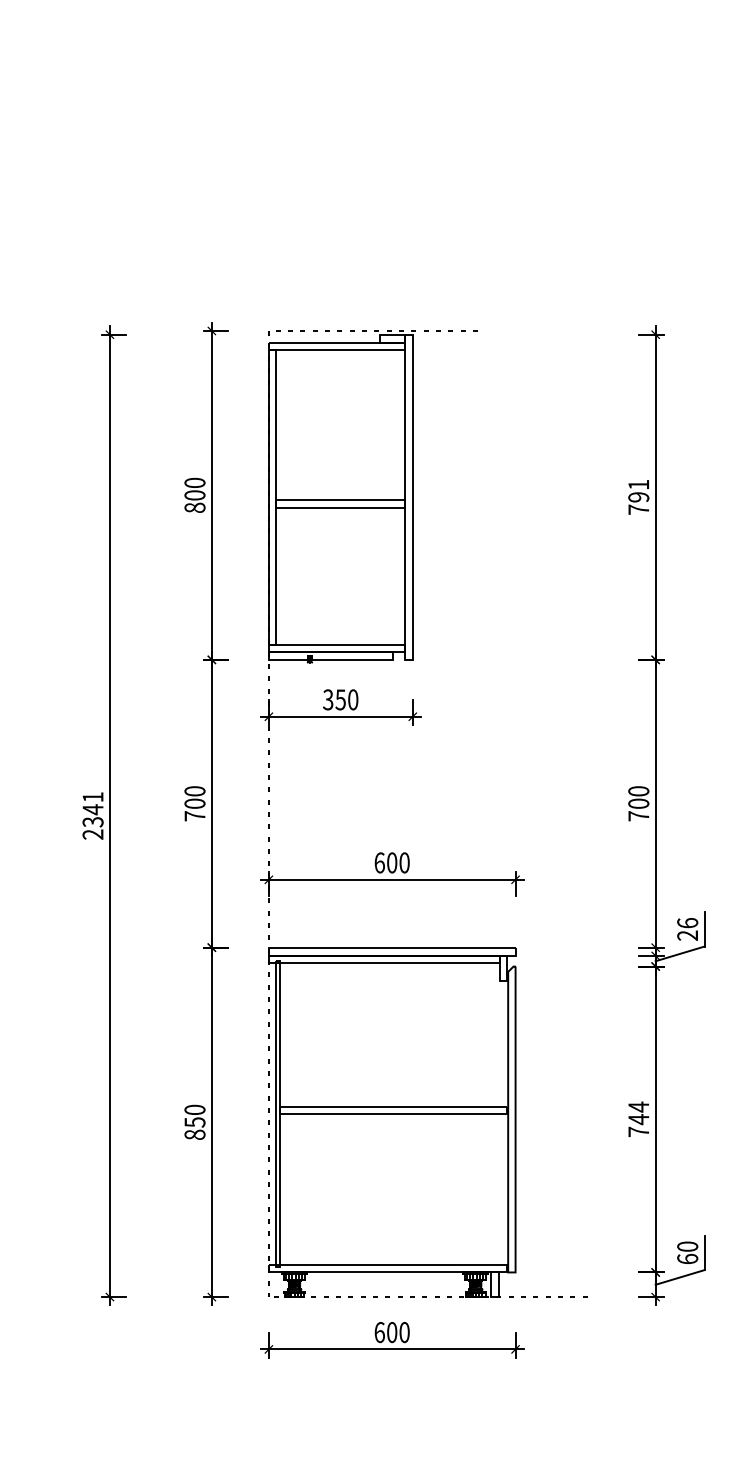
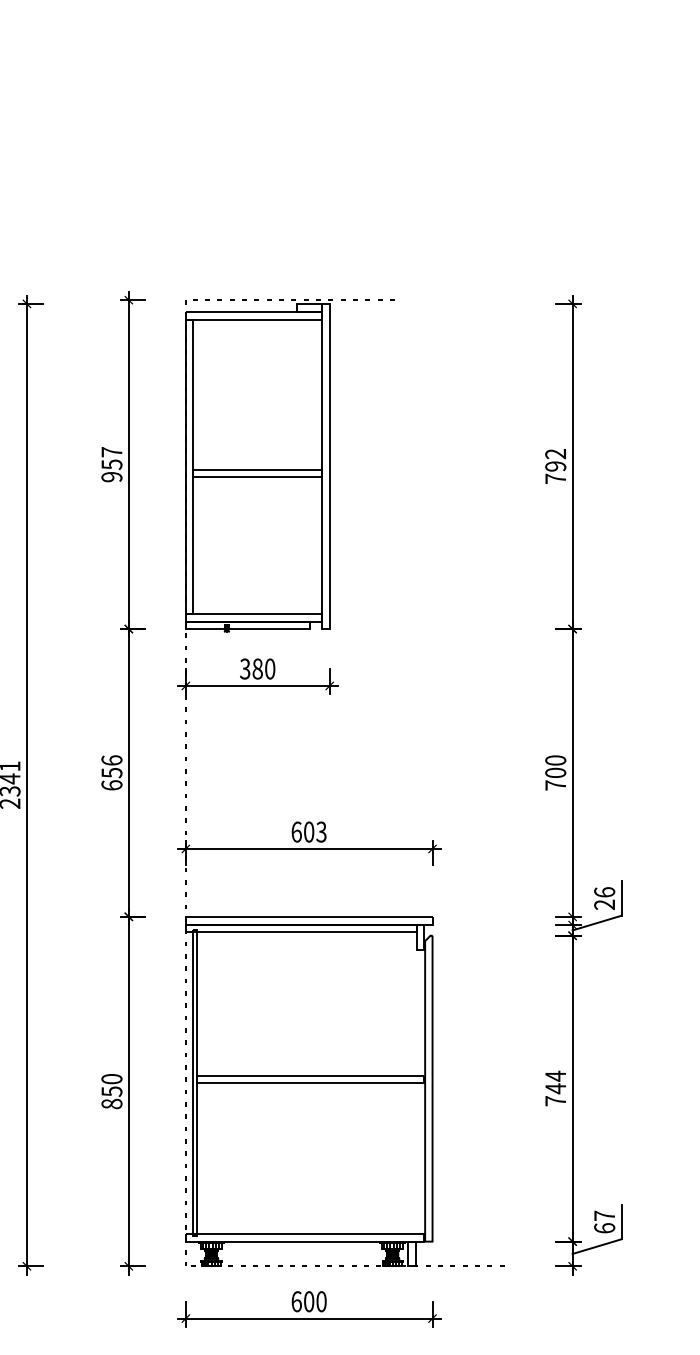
text: (638, 484) -> (555, 453), 791 -> 792
text: (194, 495) -> (111, 464), 800 -> 957
text: (340, 699) -> (257, 668), 350 -> 380
text: (194, 803) -> (111, 772), 700 -> 656
text: (404, 862) -> (321, 831), 600 -> 603
text: (687, 1246) -> (604, 1215), 60 -> 67

